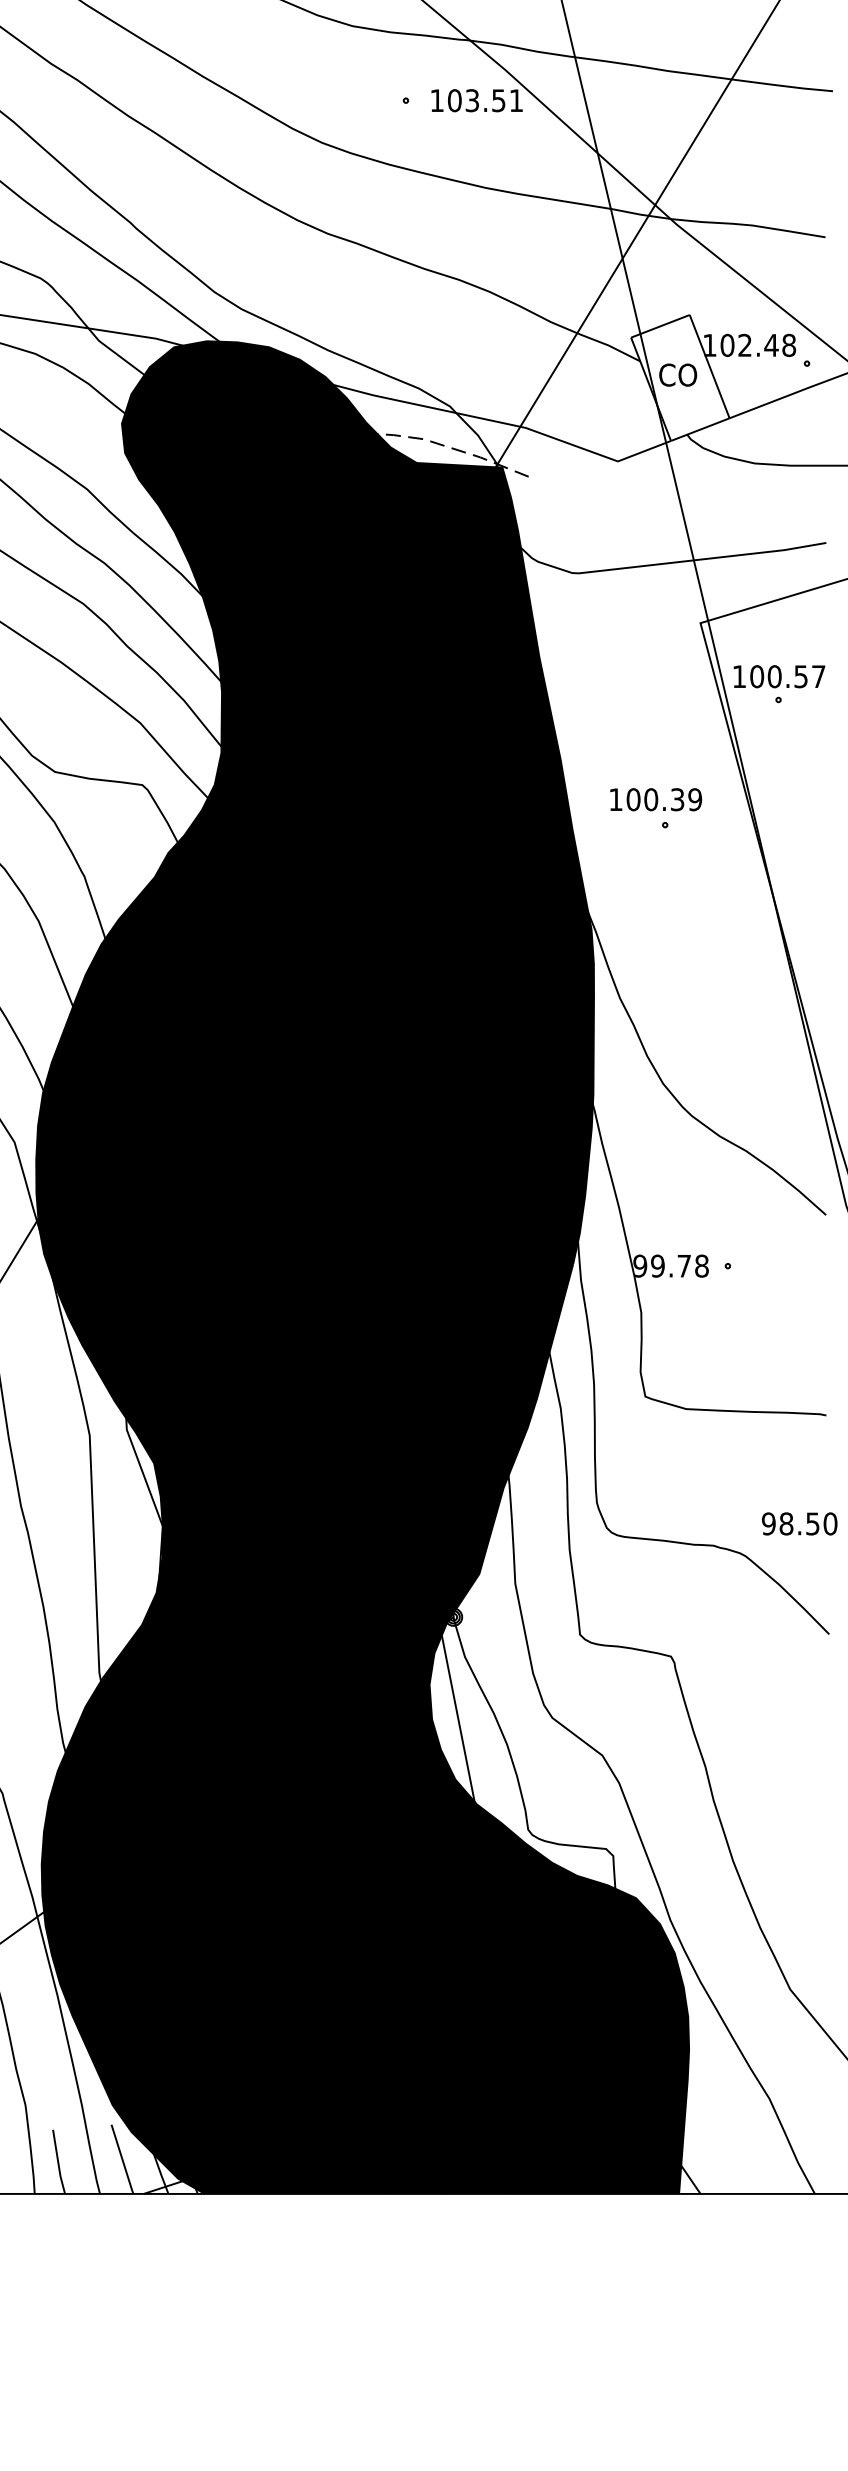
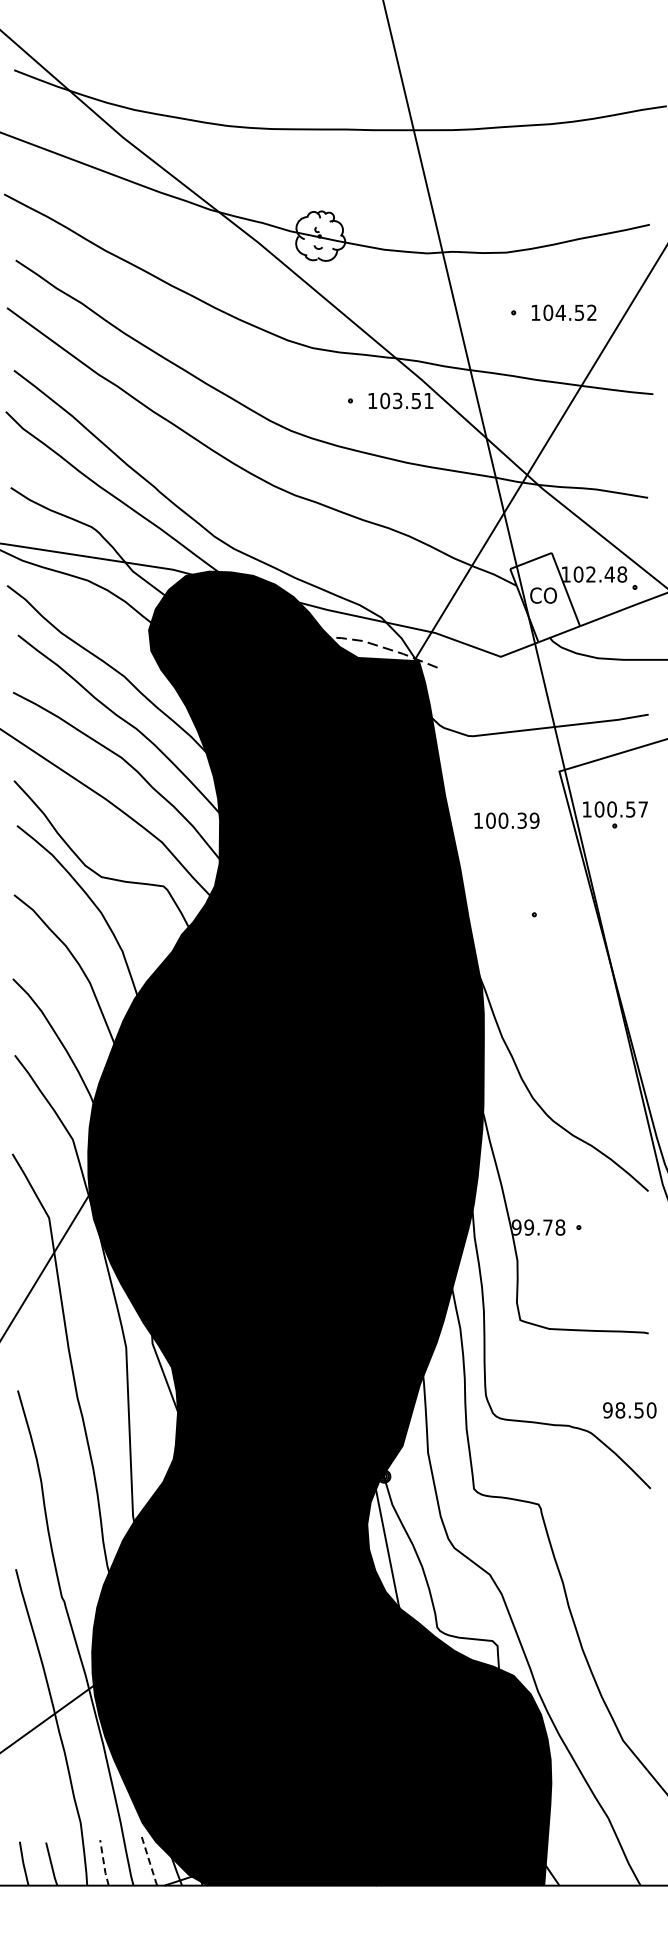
text: (655, 799) -> (506, 820), moved
line: (122, 2159) -> (149, 1861), solid -> dashed
line: (57, 2162) -> (103, 1863), solid -> dashed

